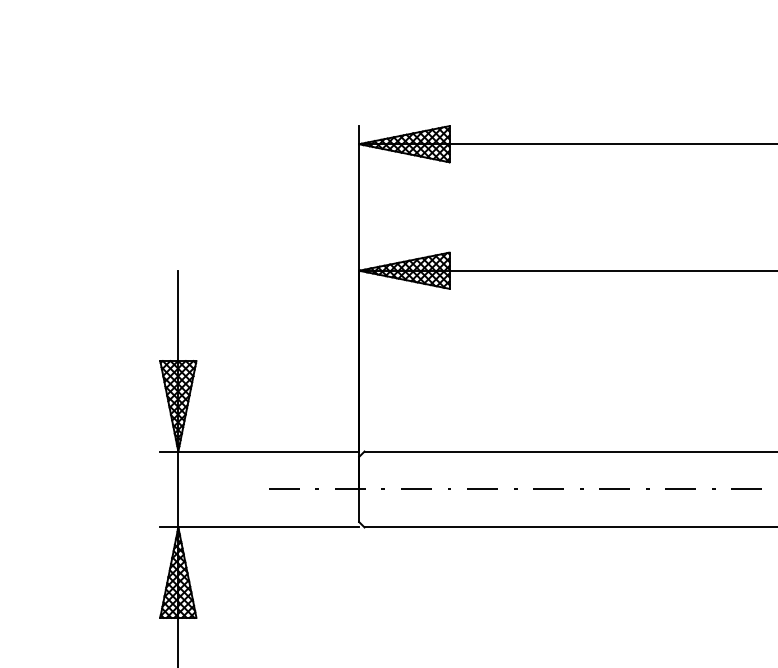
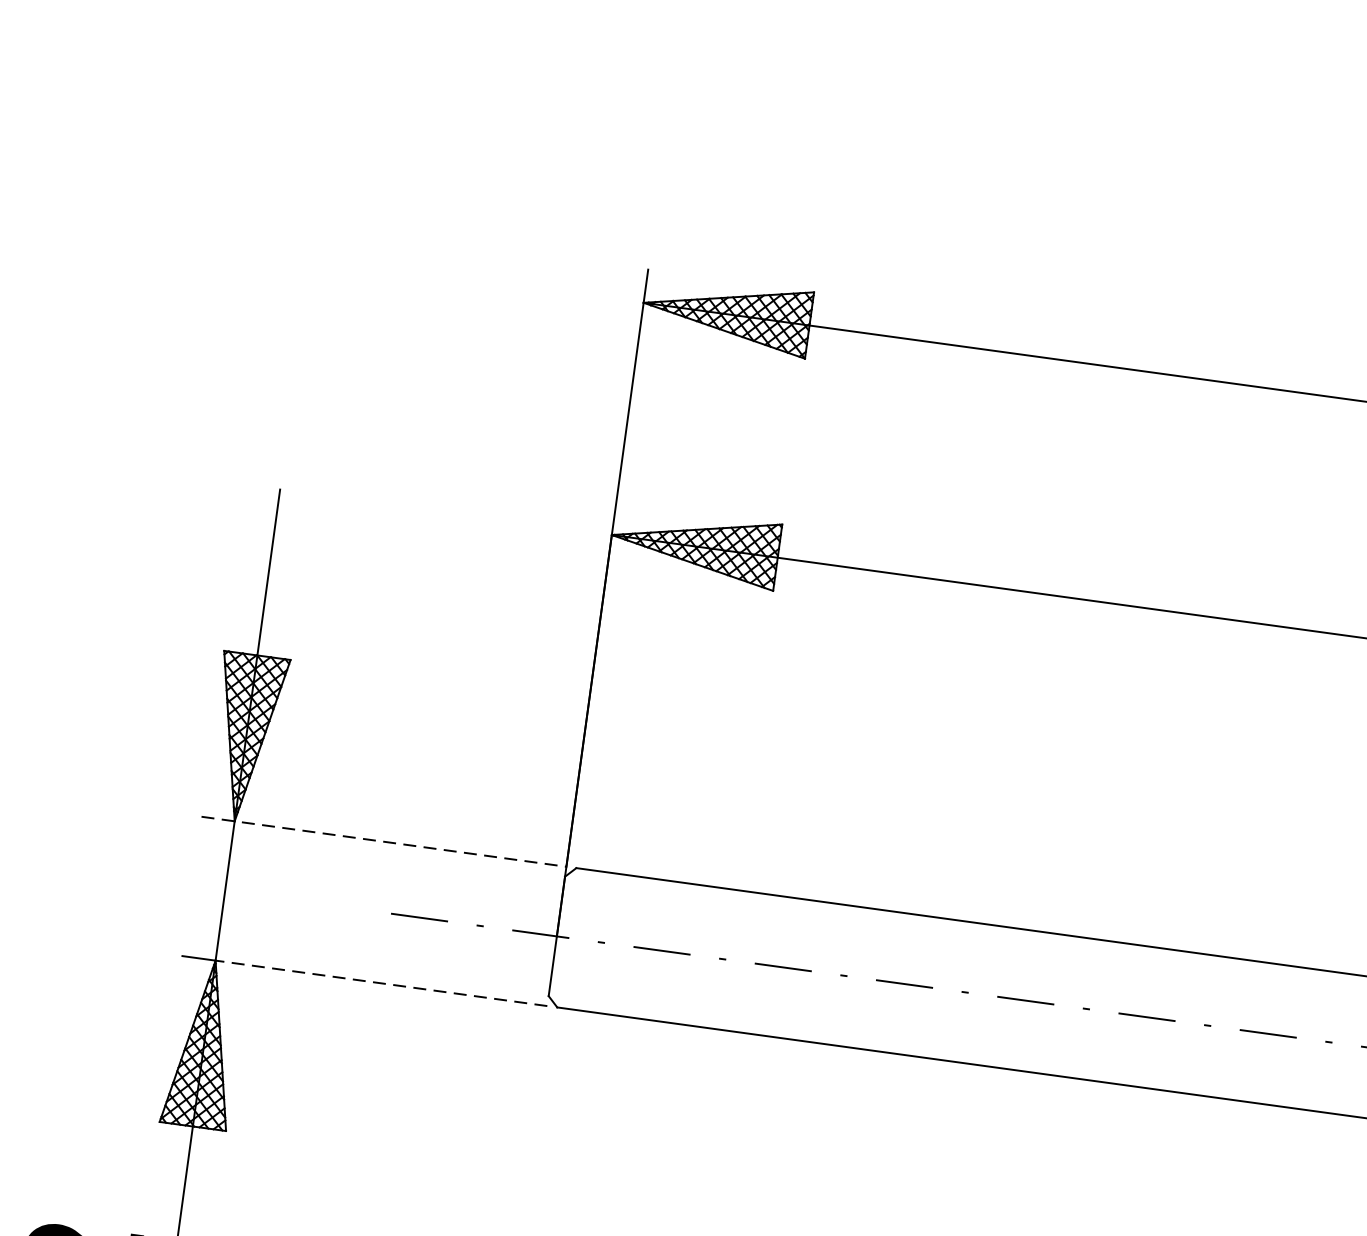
line: (260, 451) -> (385, 841), solid -> dashed
line: (268, 527) -> (380, 983), solid -> dashed

